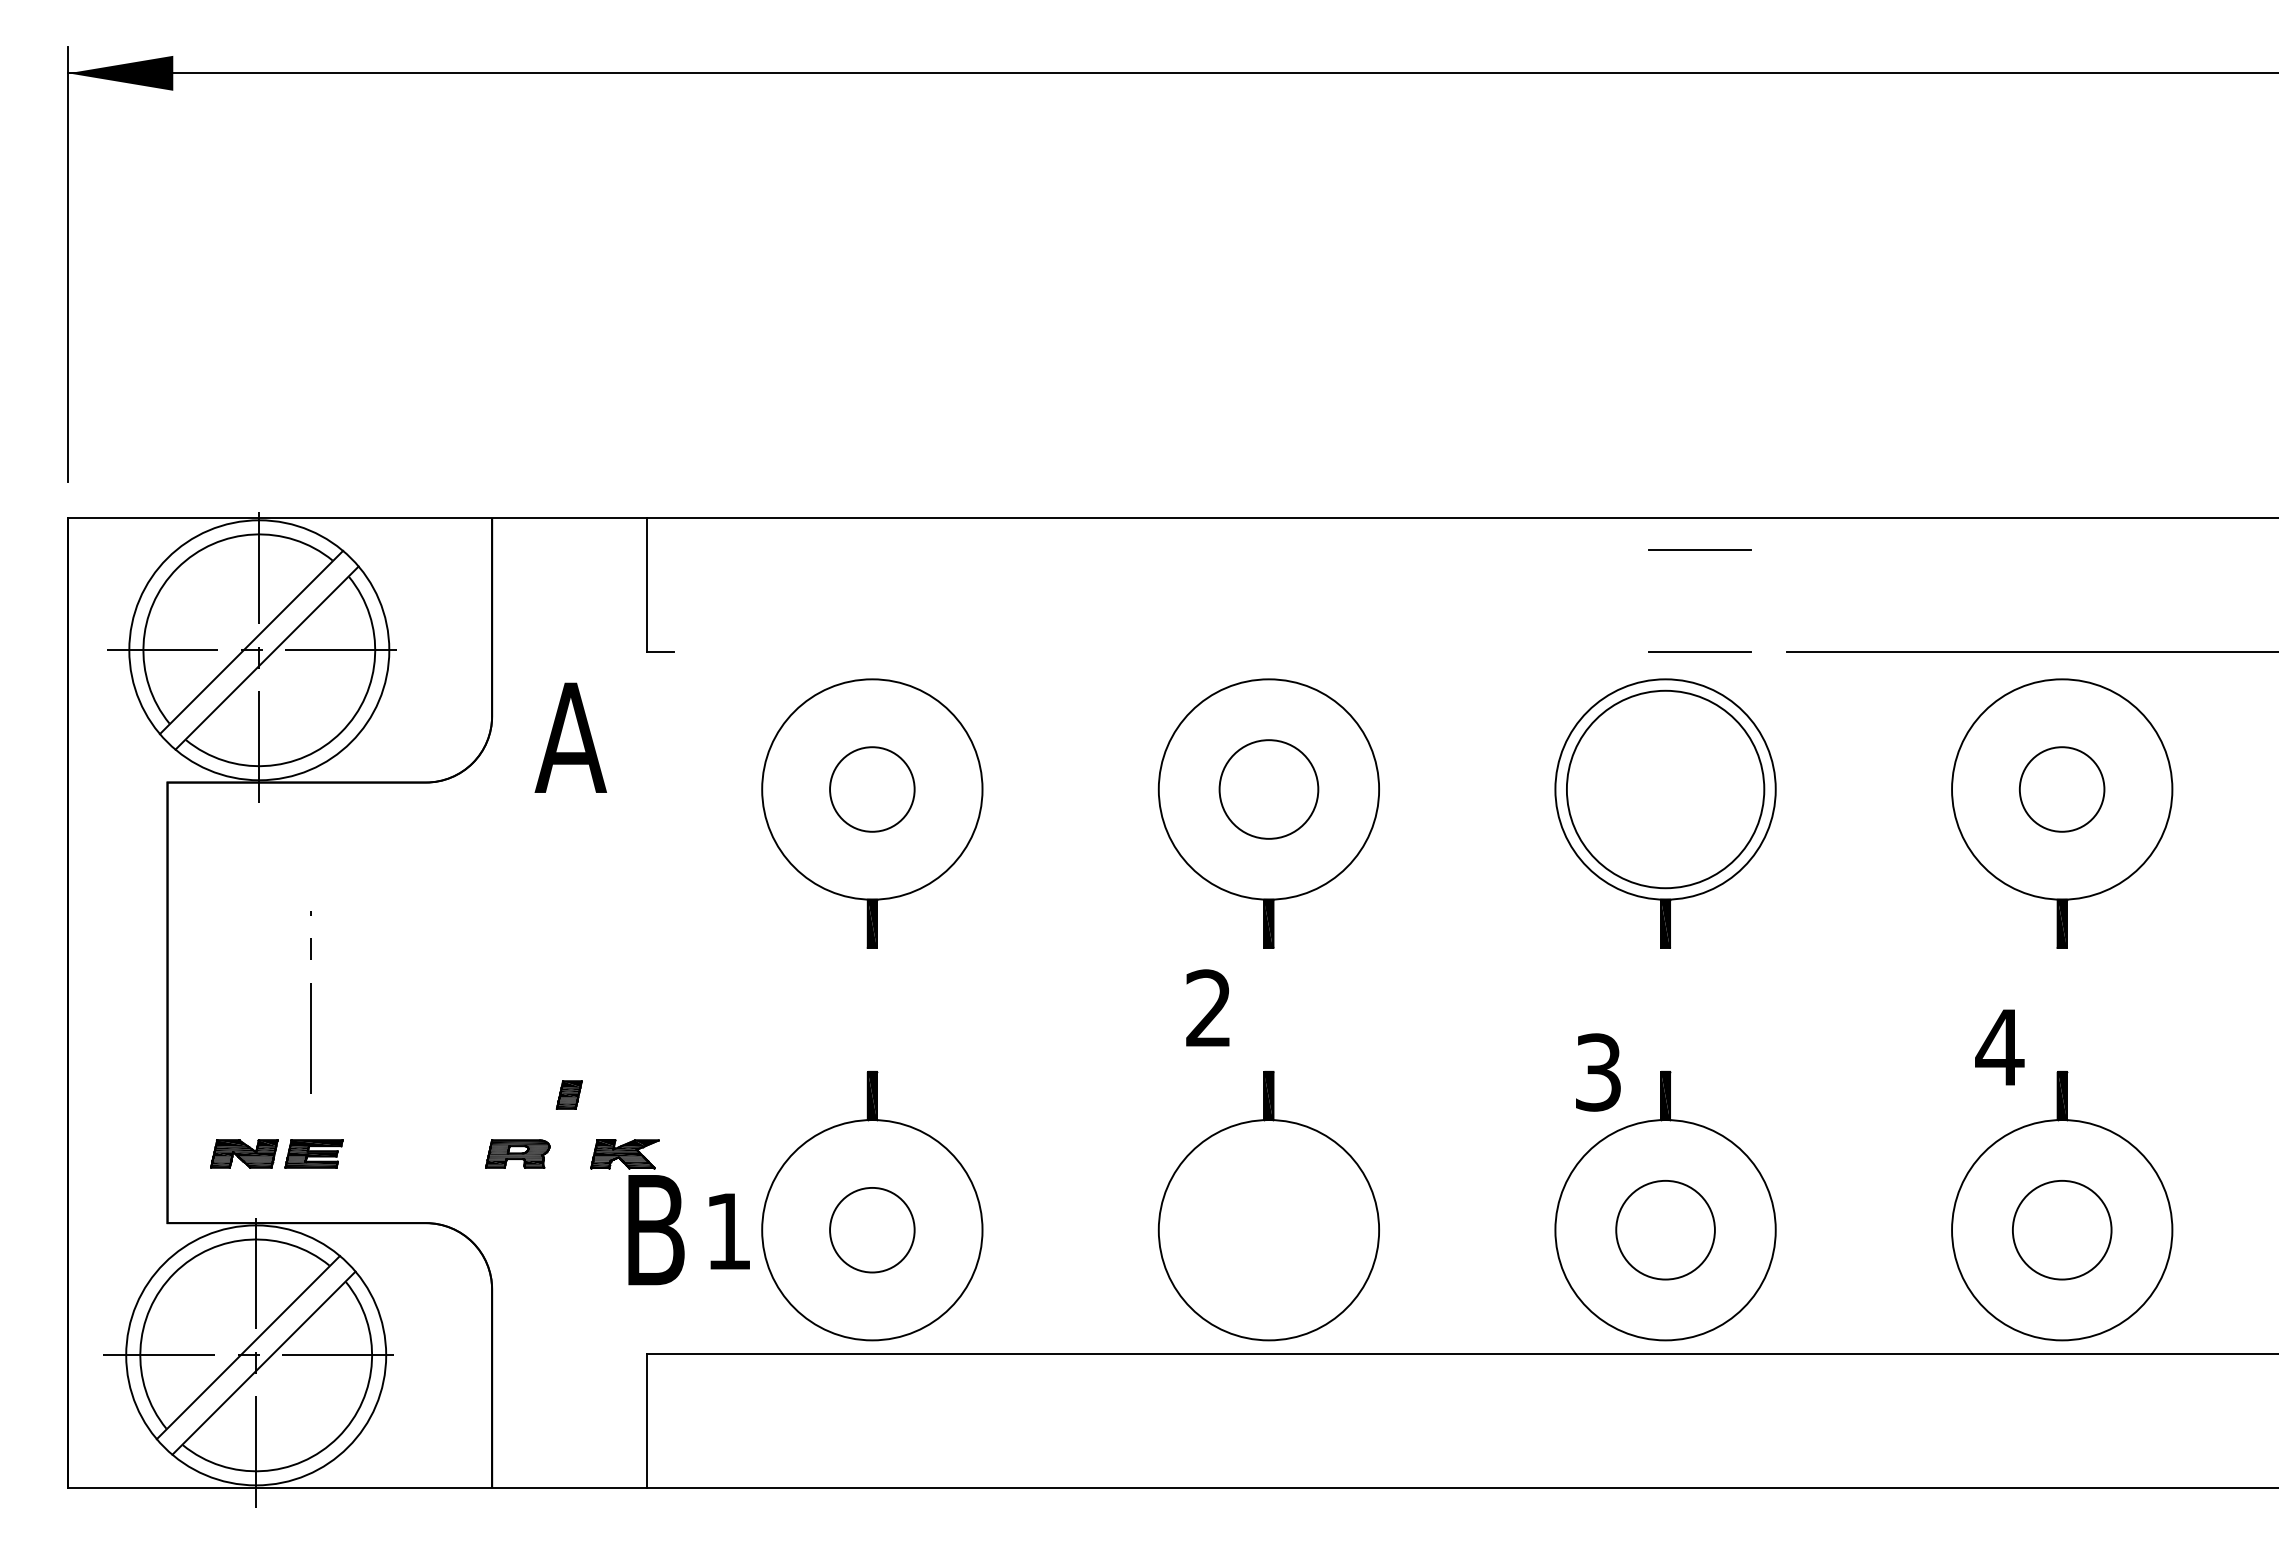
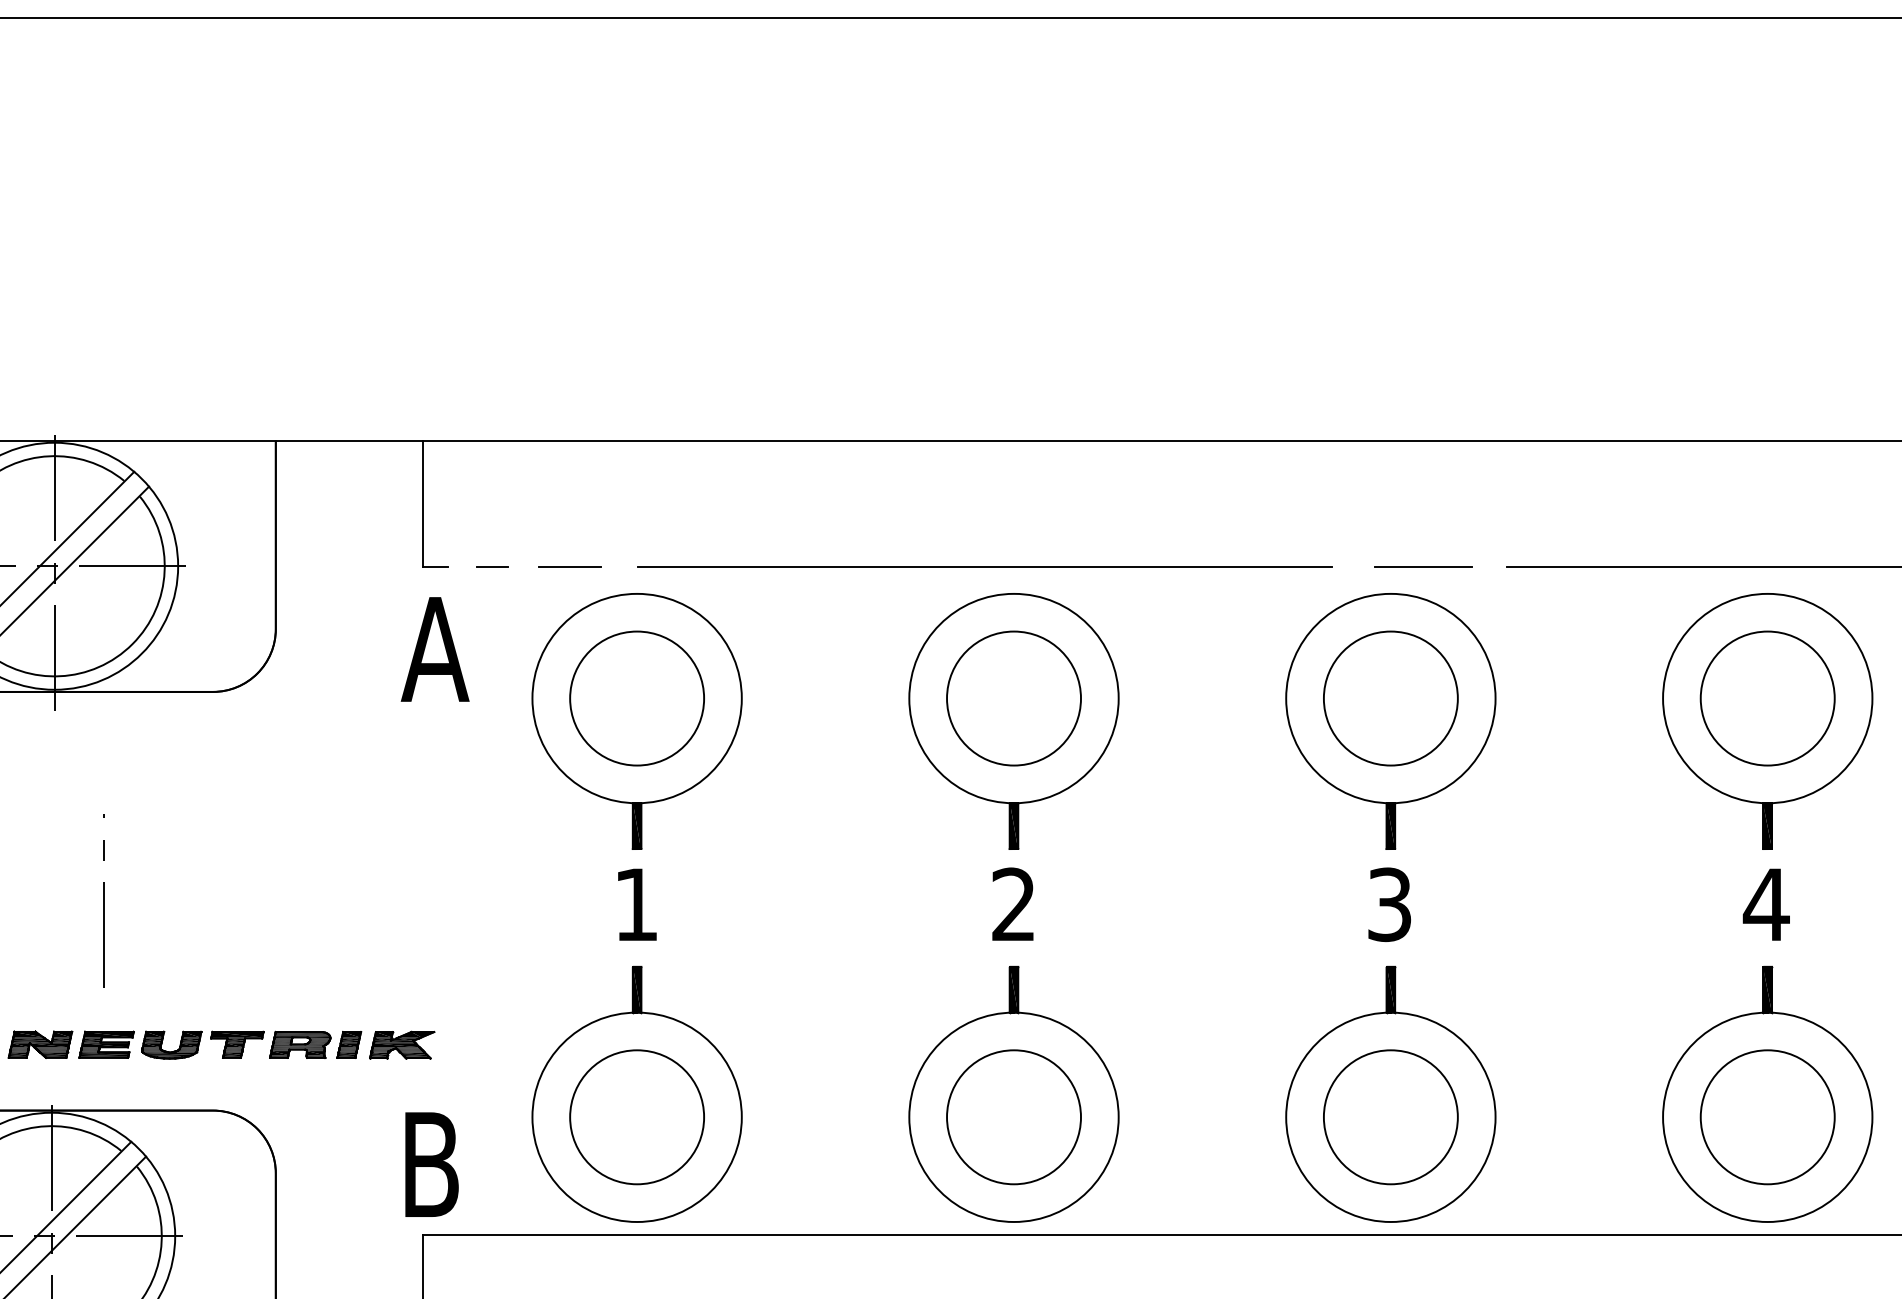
line: (1699, 549) -> (1423, 470), removed
line: (719, 651) -> (491, 567), added
line: (801, 651) -> (569, 567), added
line: (1237, 651) -> (984, 567), added
text: (570, 737) -> (434, 649), moved
circle: (871, 789) -> (636, 698), size x1.67
circle: (1268, 789) -> (1013, 698), size x1.43
circle: (1665, 789) -> (1390, 698), size x0.71
circle: (2061, 789) -> (1767, 698), size x1.67
text: (1207, 1007) -> (1012, 903), moved
text: (1999, 1047) -> (1766, 904), moved
text: (1598, 1072) -> (1389, 904), moved
part: (568, 1094) -> (348, 1044), moved
part: (415, 1154) -> (203, 1045), added
circle: (871, 1229) -> (636, 1116), size x1.67
circle: (1268, 1229) -> (1013, 1116), added
circle: (1665, 1229) -> (1390, 1116), size x1.43
circle: (2061, 1229) -> (1767, 1116), size x1.43
text: (656, 1230) -> (432, 1165), moved
text: (729, 1231) -> (637, 904), moved

